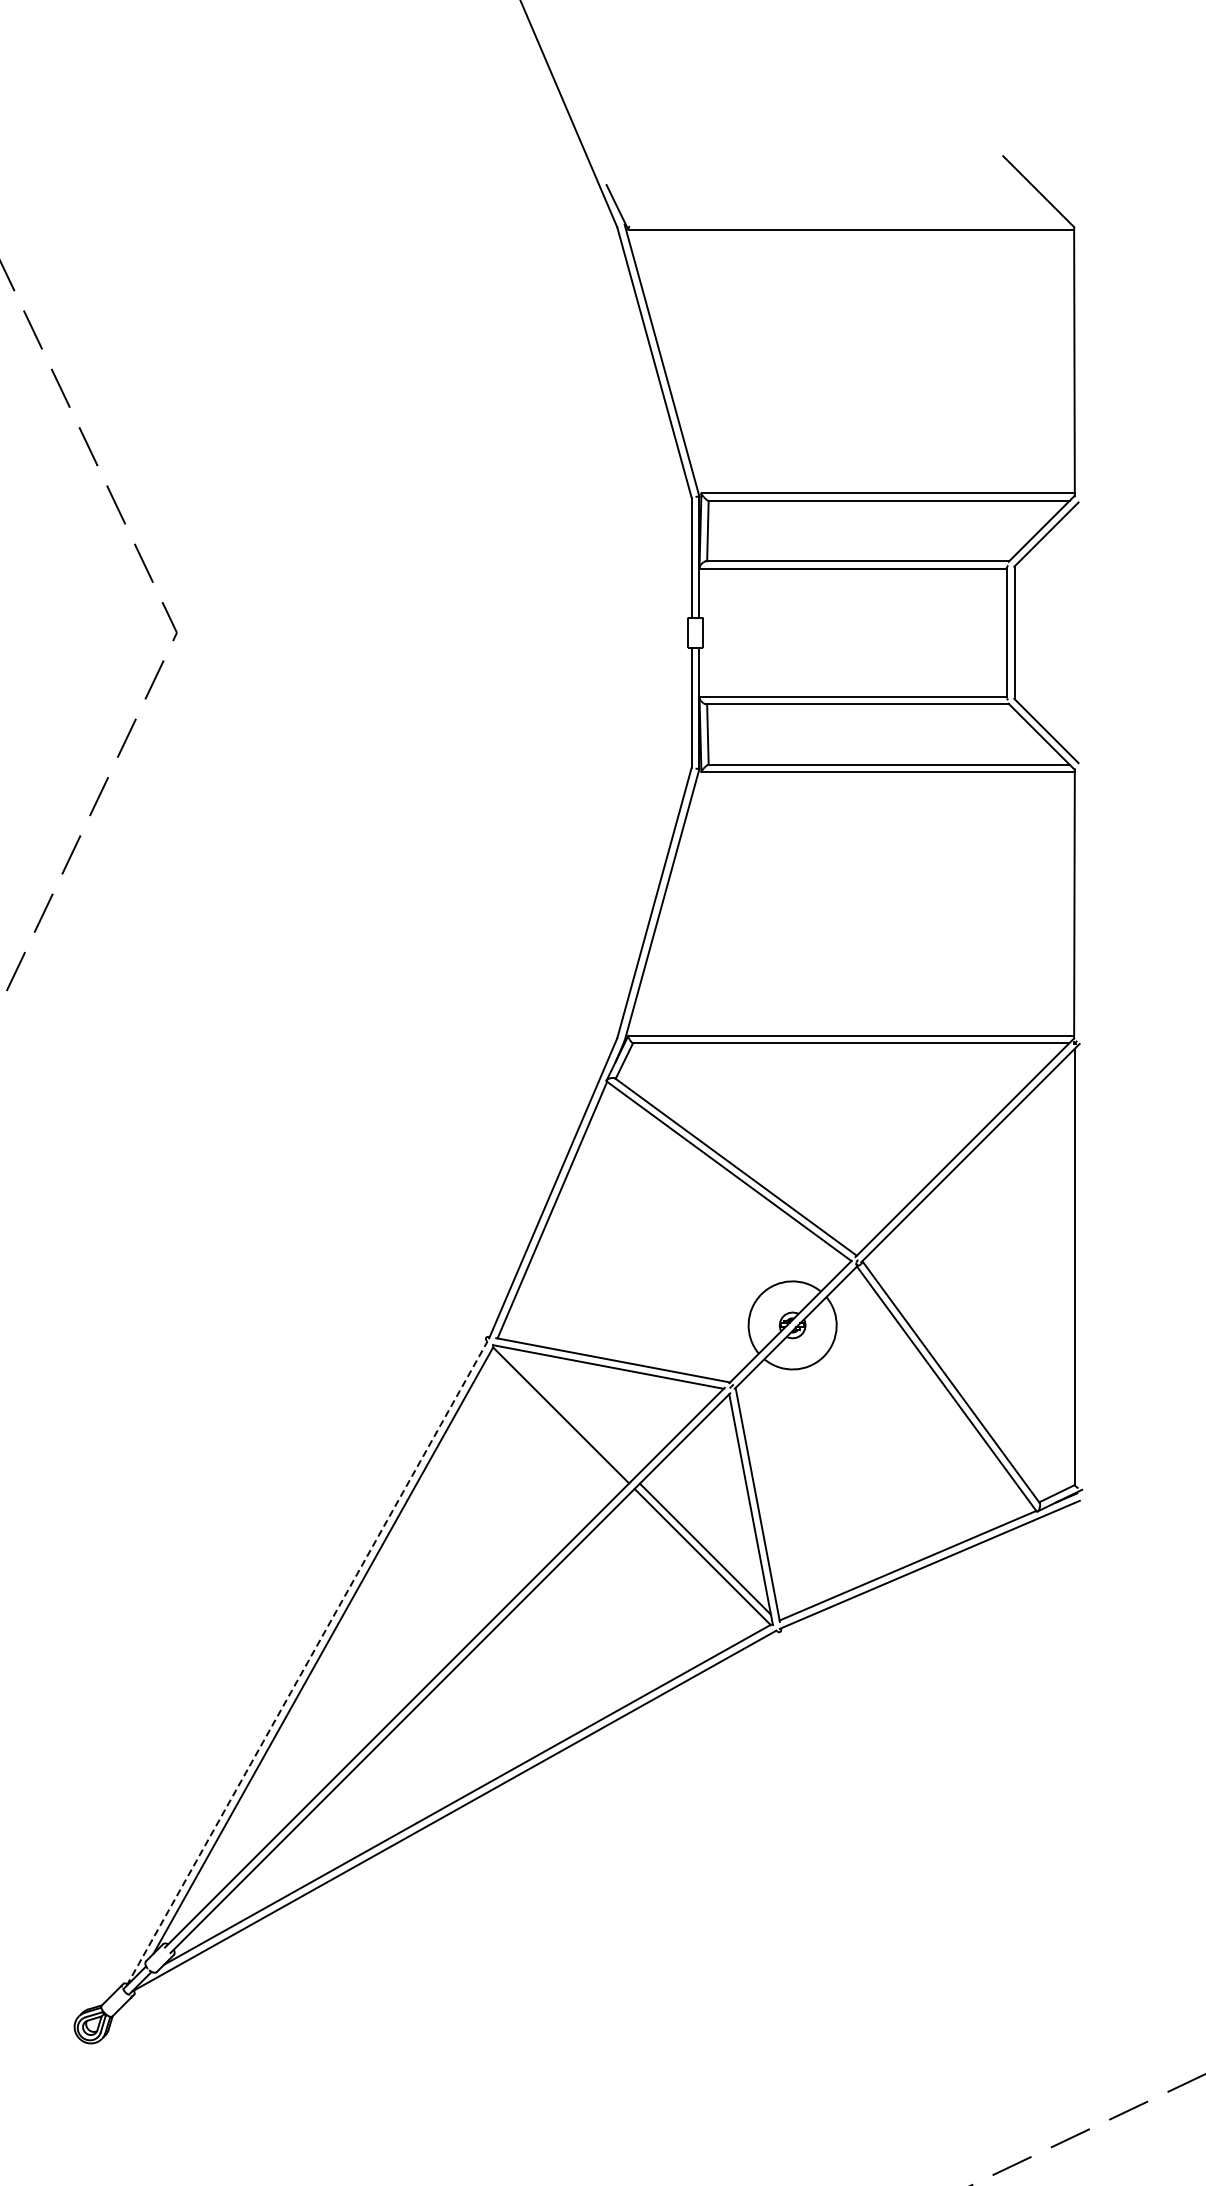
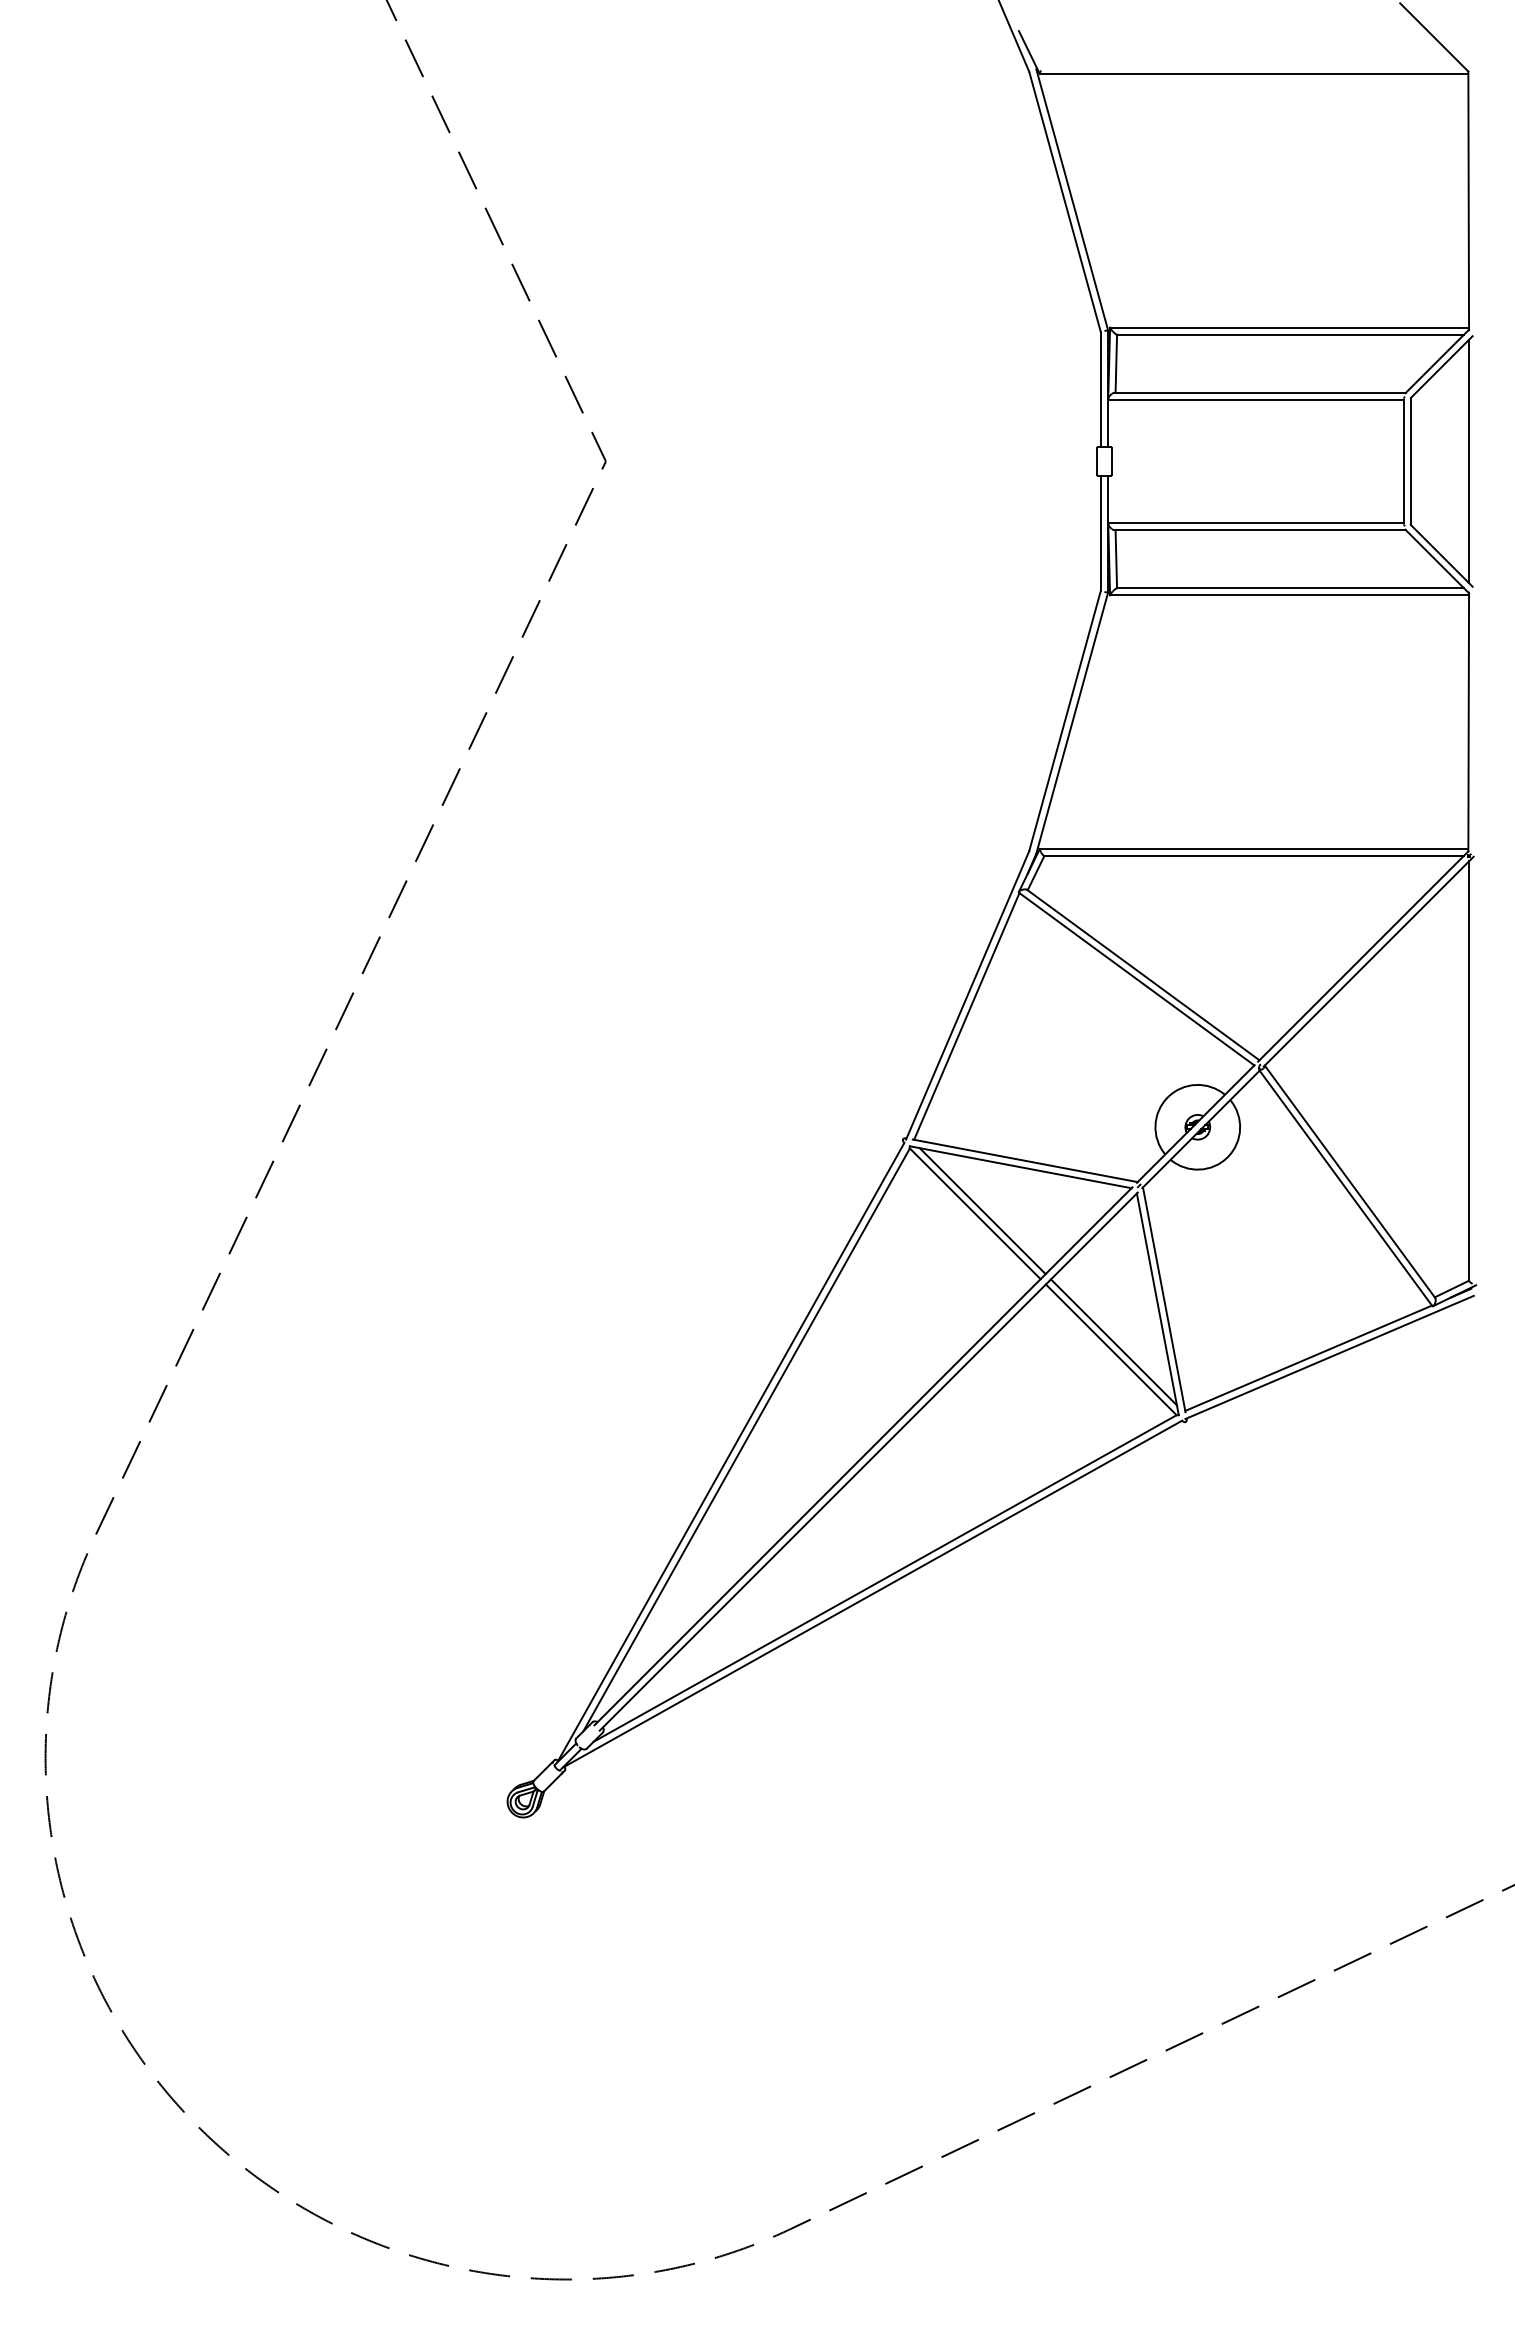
line: (1075, 632) -> (1469, 461), added
line: (568, 1413) -> (982, 1211), added
line: (306, 1663) -> (730, 1452), dashed -> solid

